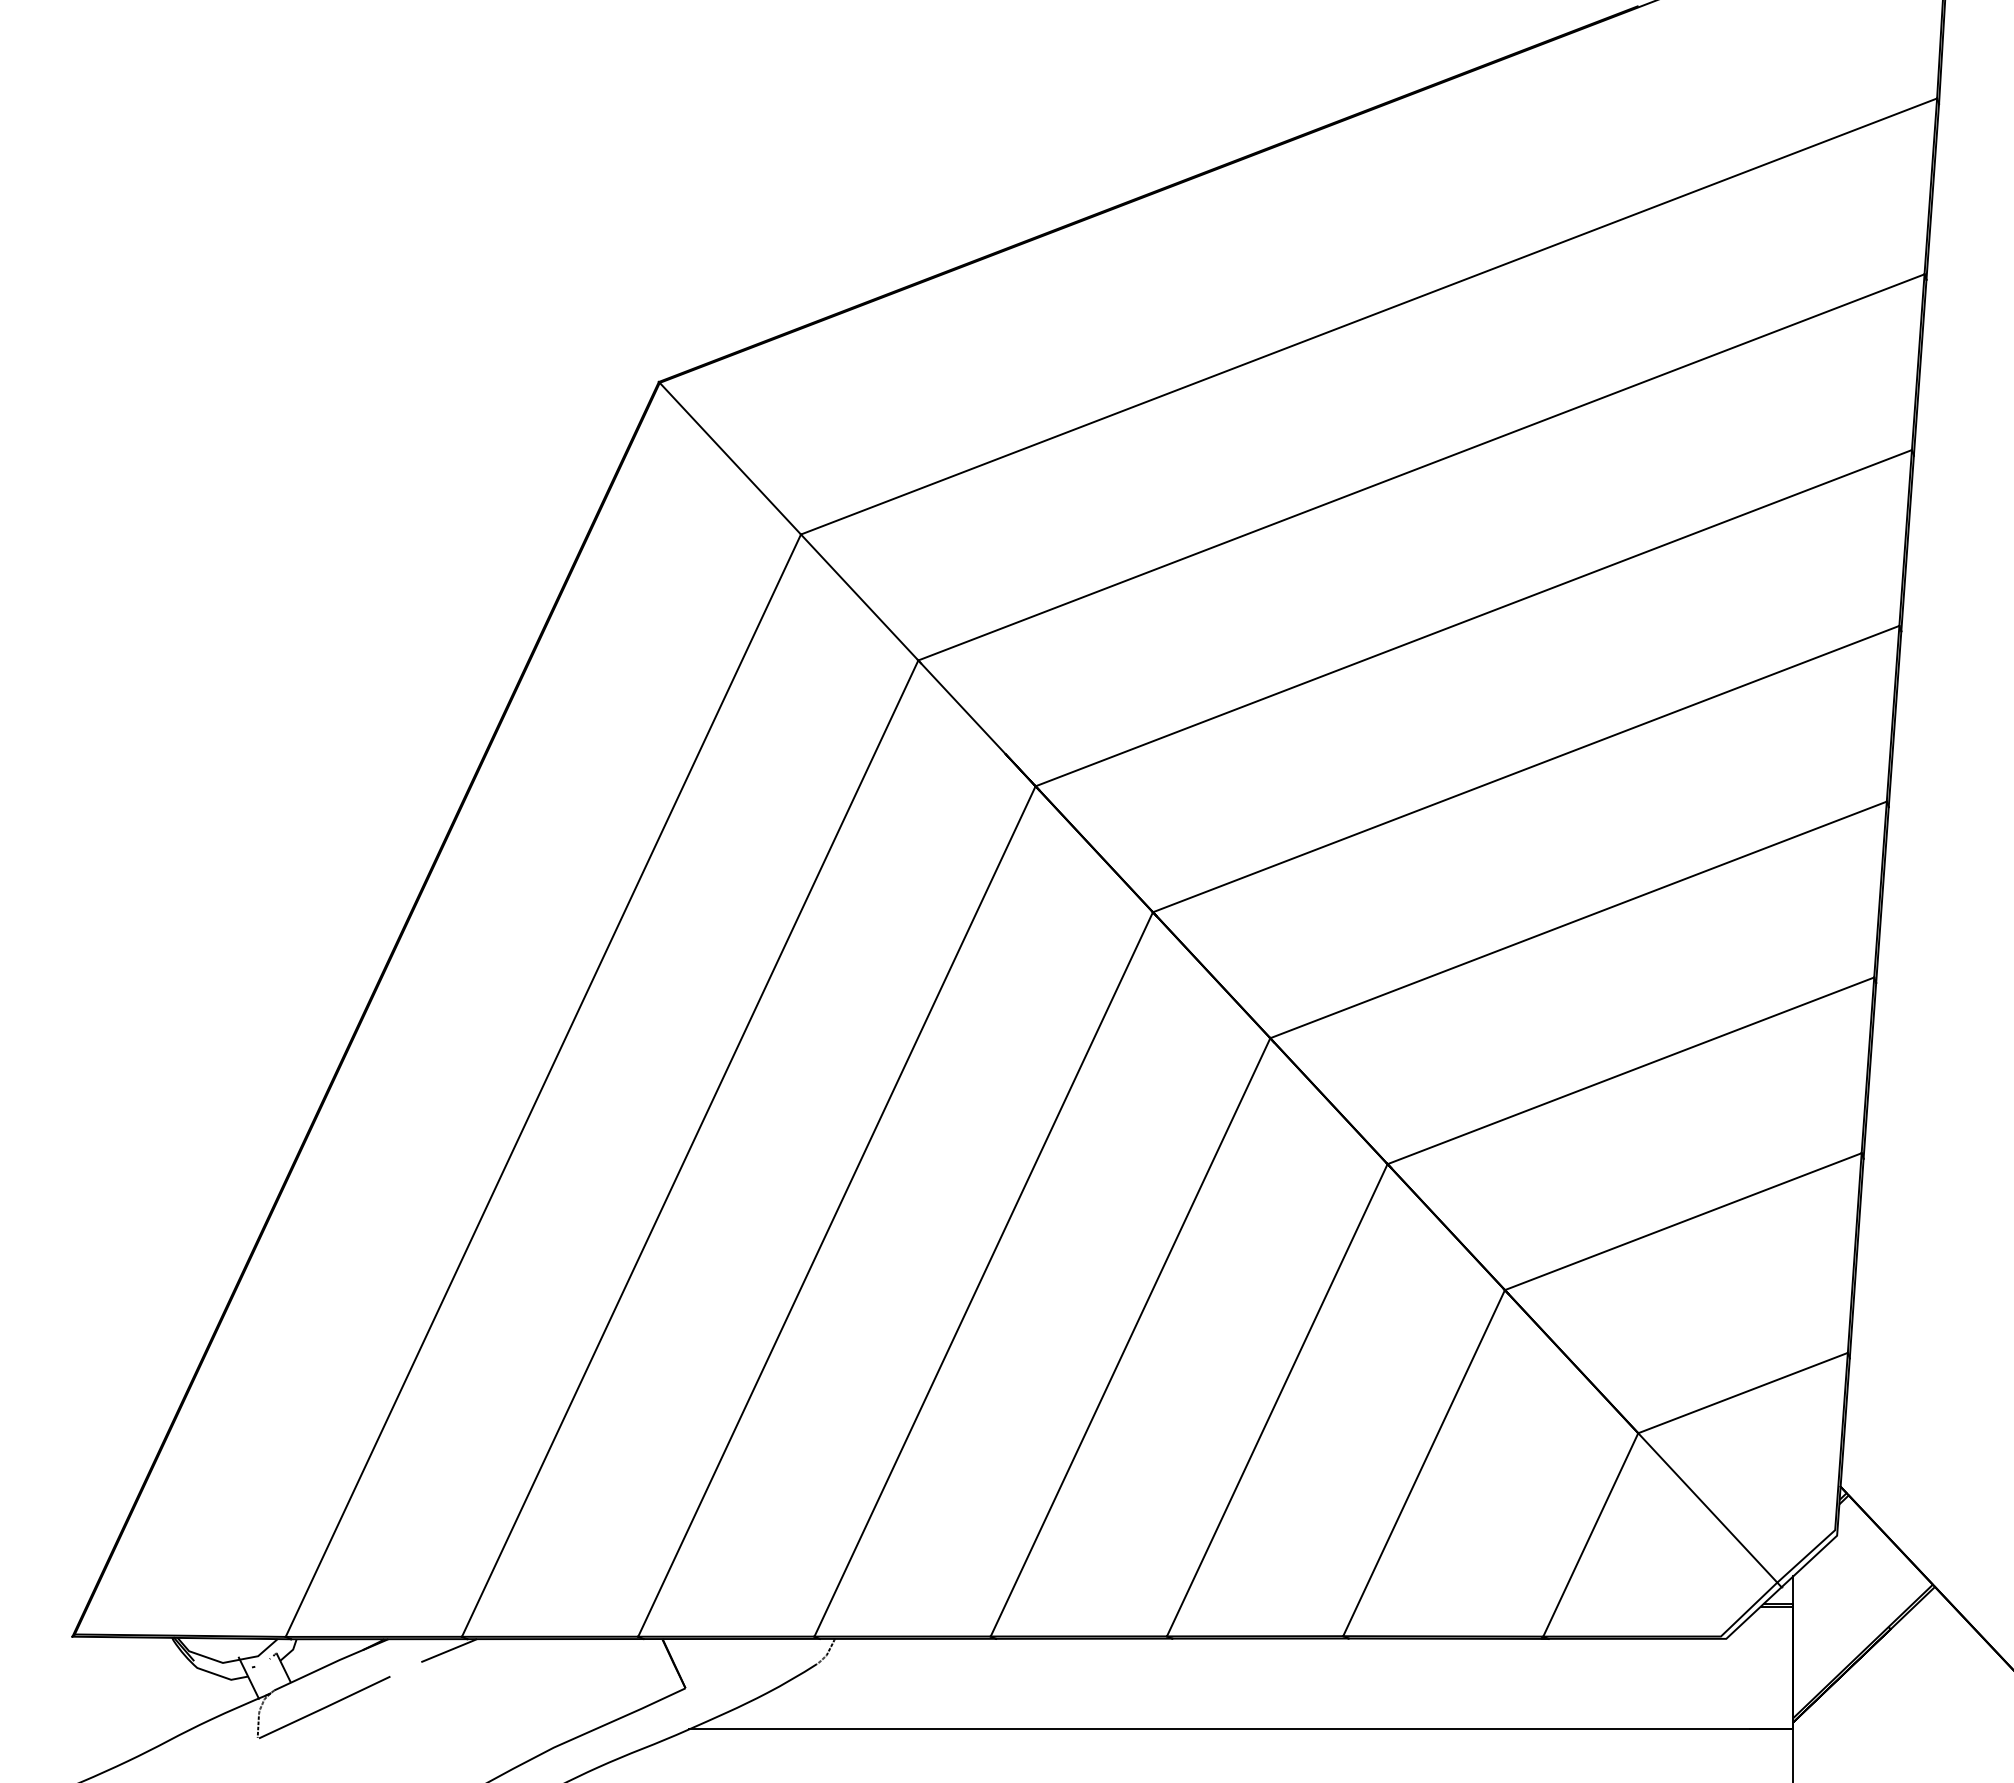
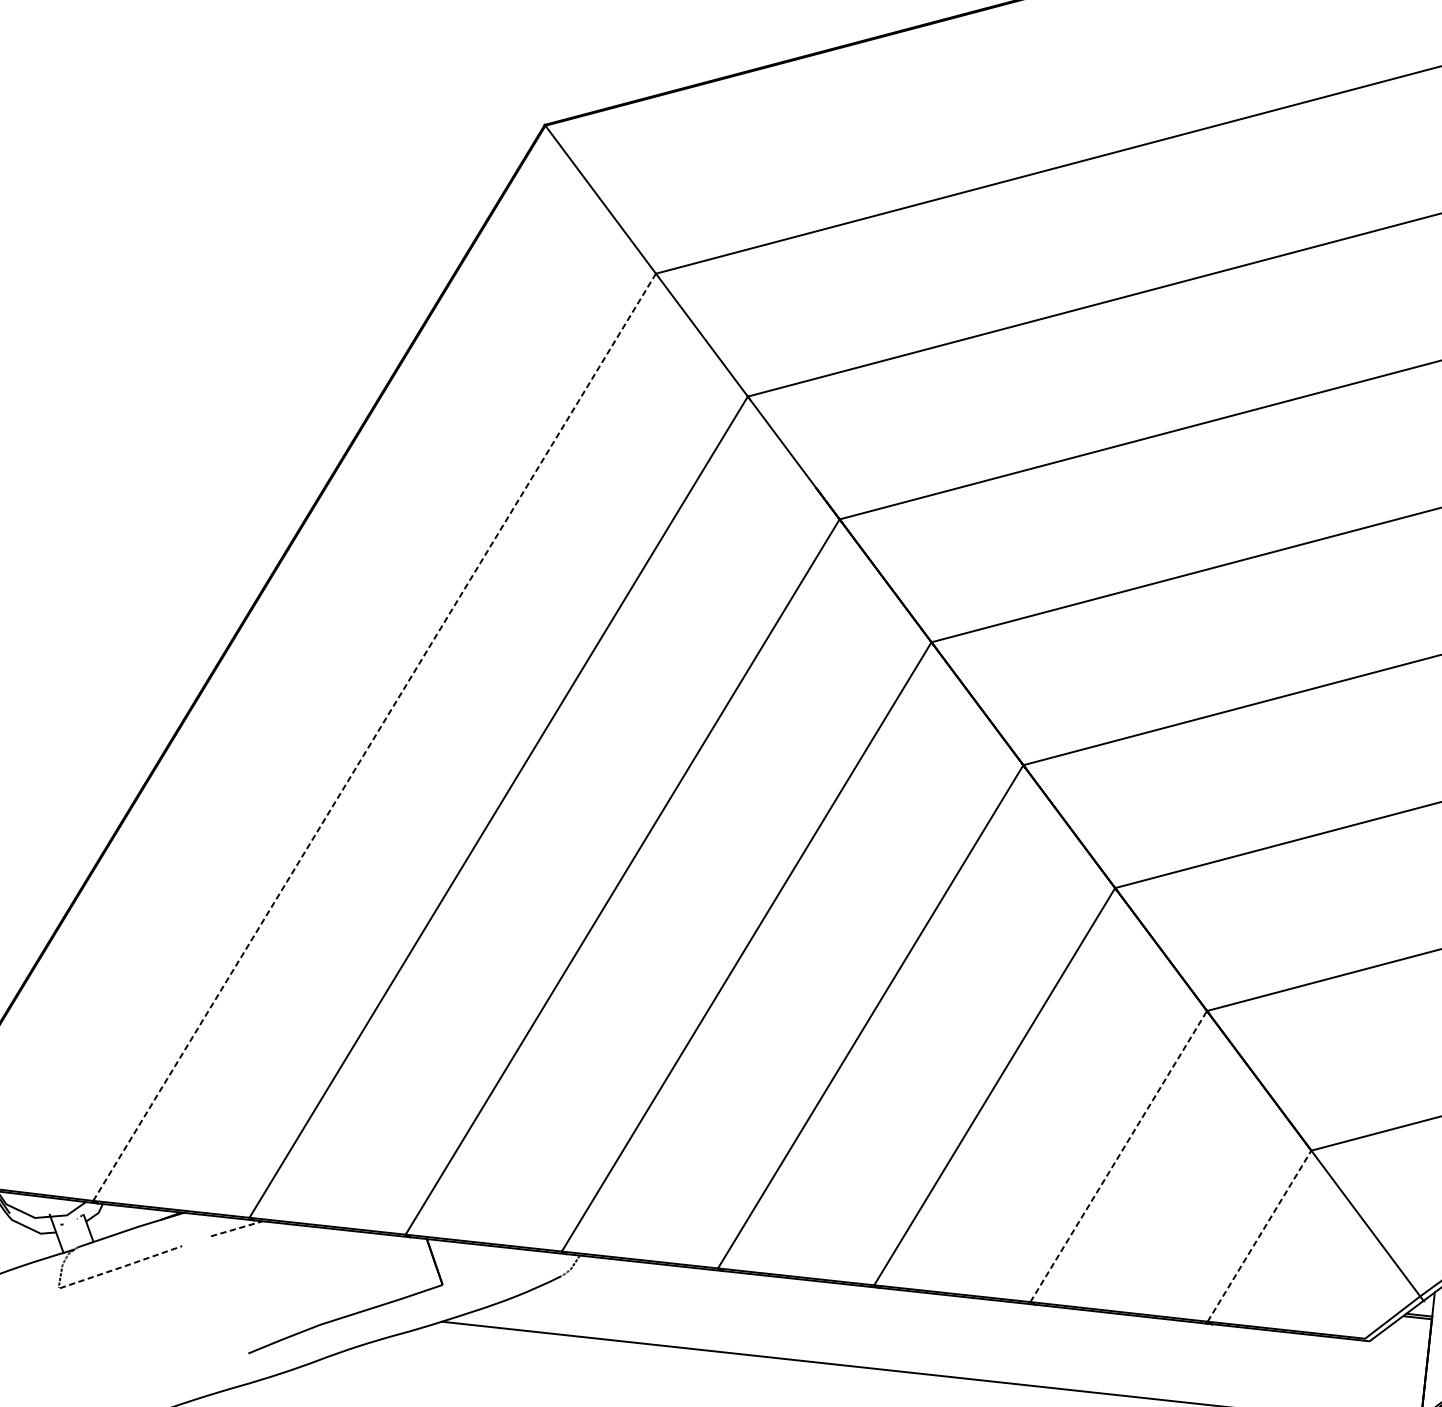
line: (543, 1085) -> (374, 737), solid -> dashed
line: (1424, 1463) -> (1119, 1156), solid -> dashed
line: (1591, 1534) -> (1260, 1235), solid -> dashed
line: (449, 1650) -> (237, 1228), solid -> dashed
line: (325, 1707) -> (121, 1267), solid -> dashed

